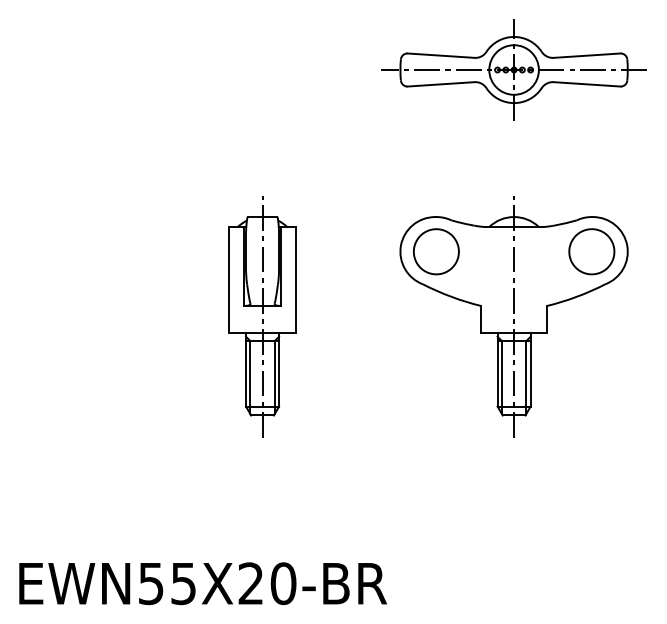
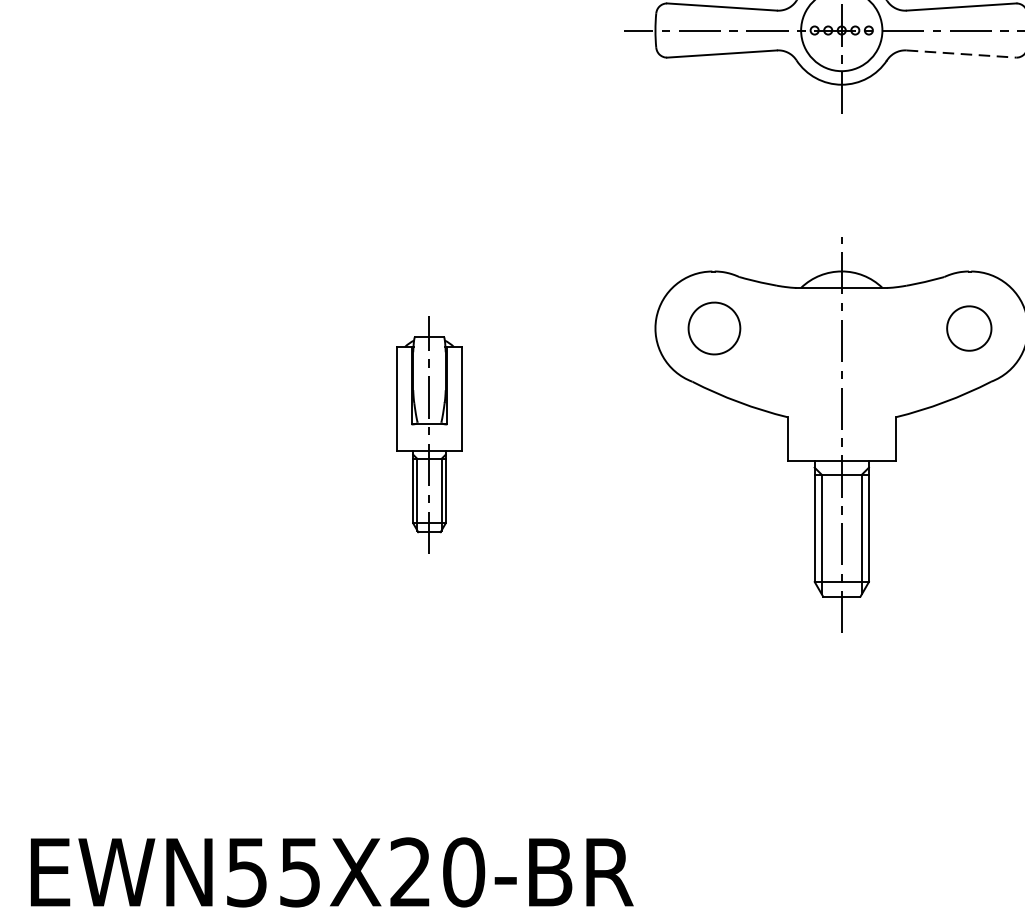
line: (587, 84) -> (962, 54), solid -> dashed
part: (436, 251) -> (714, 327), size x0.7
part: (591, 251) -> (968, 327), size x0.6
part: (262, 316) -> (429, 434), size x0.6

